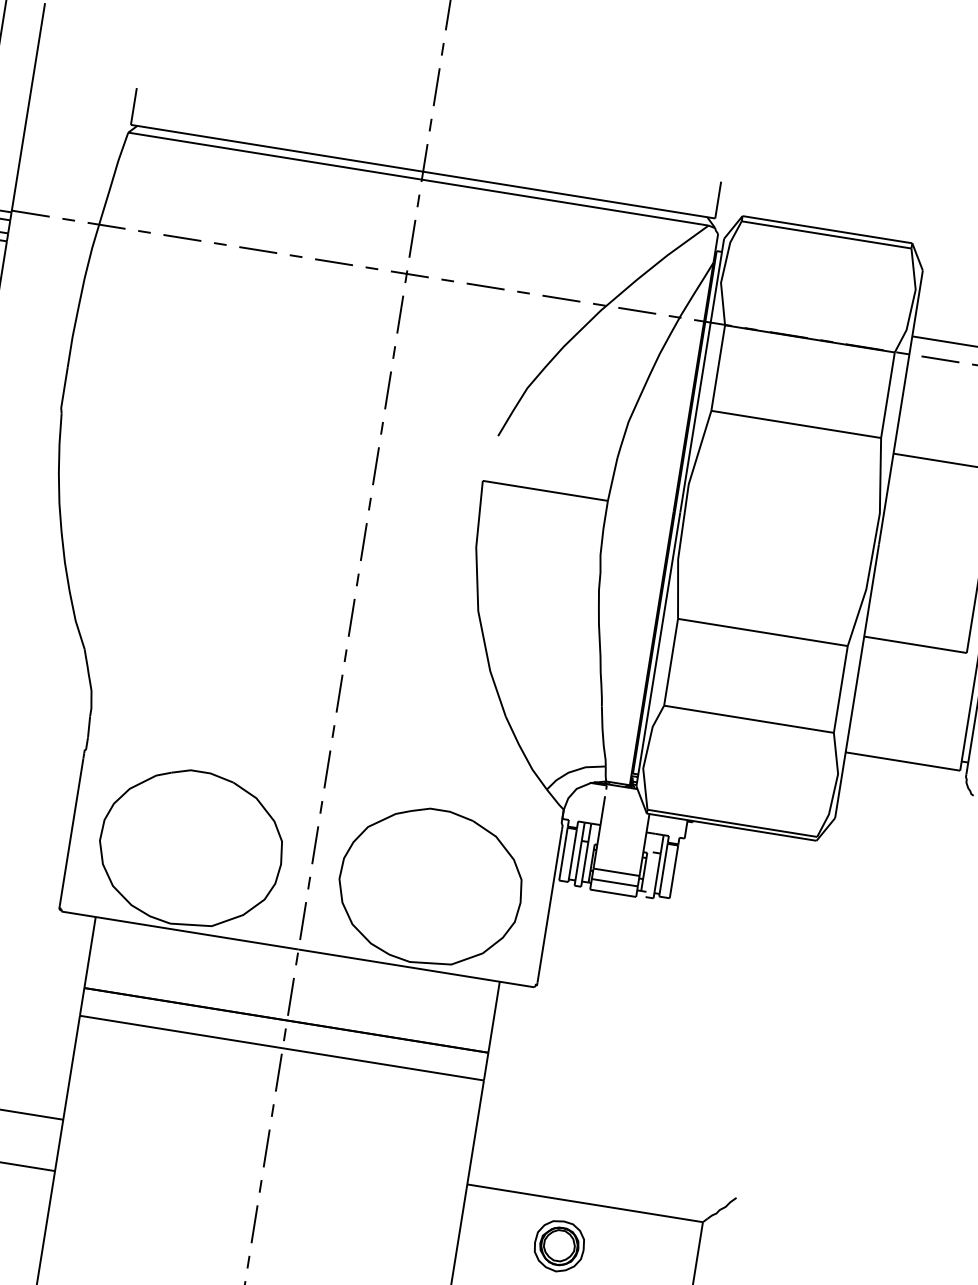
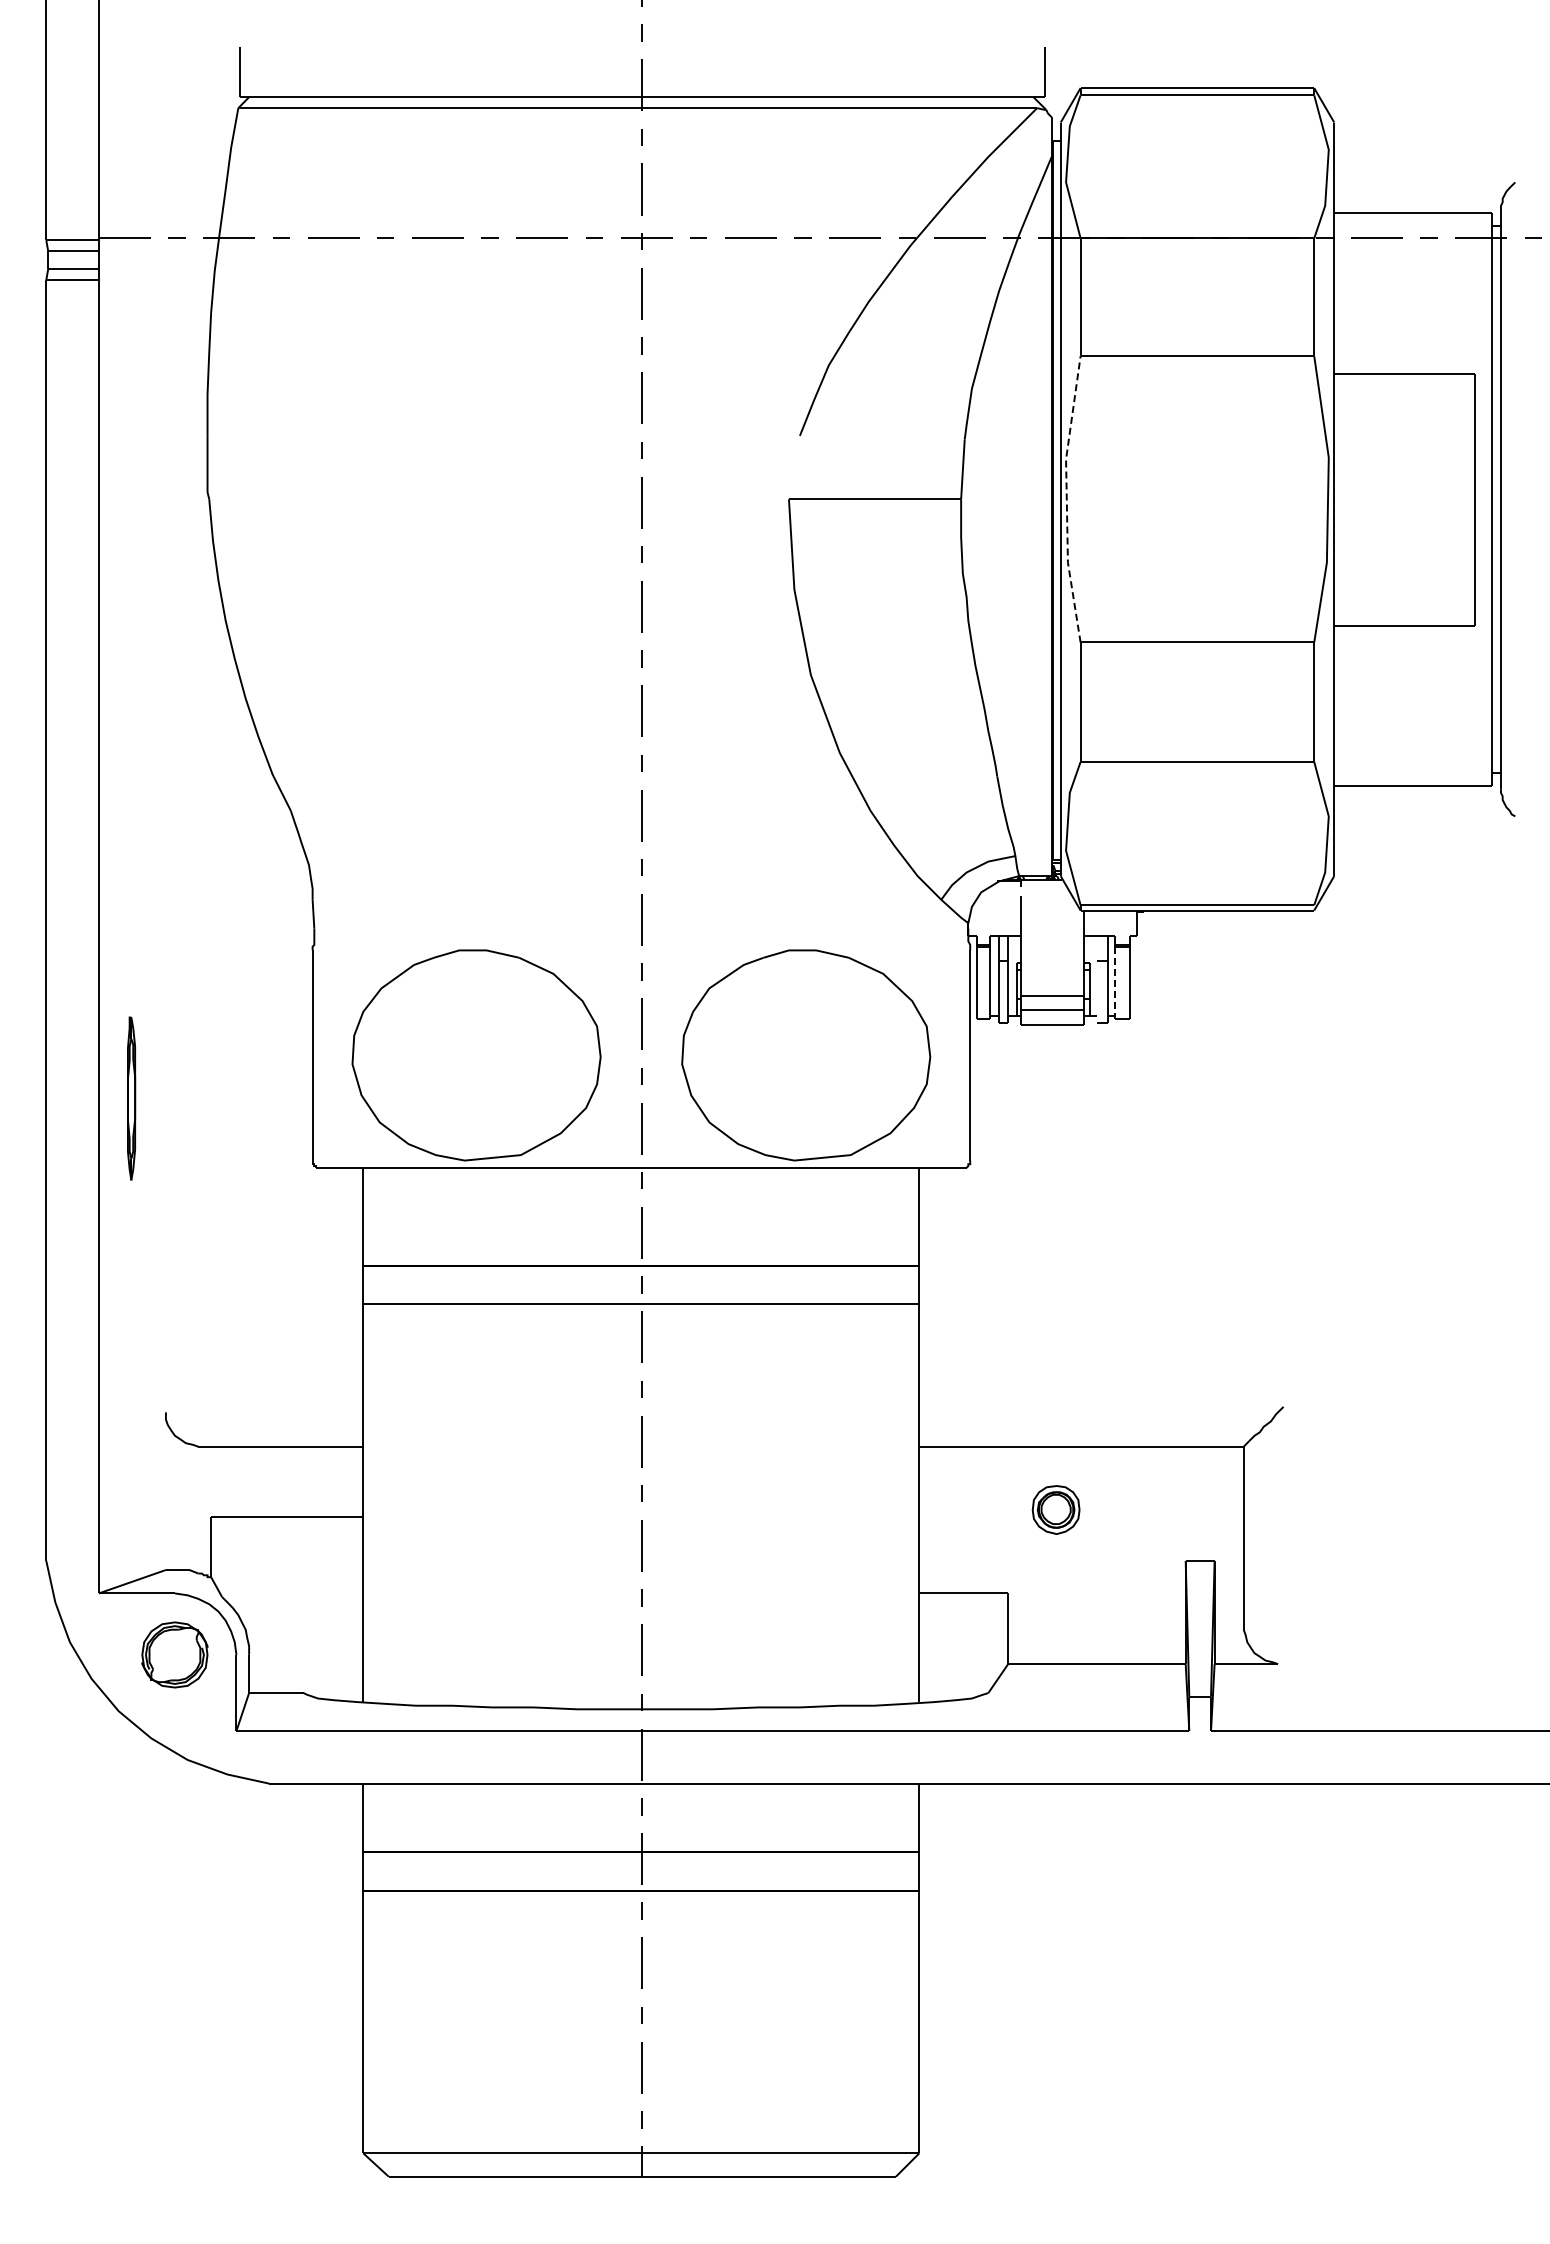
line: (684, 513) -> (1066, 499), solid -> dashed
line: (663, 870) -> (1115, 983), solid -> dashed
part: (558, 1245) -> (1055, 1509), size x0.7

